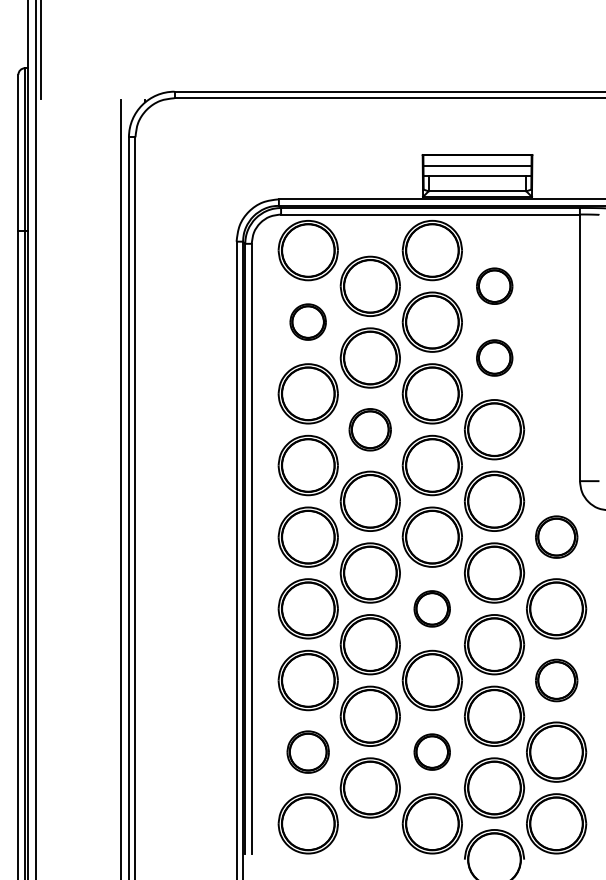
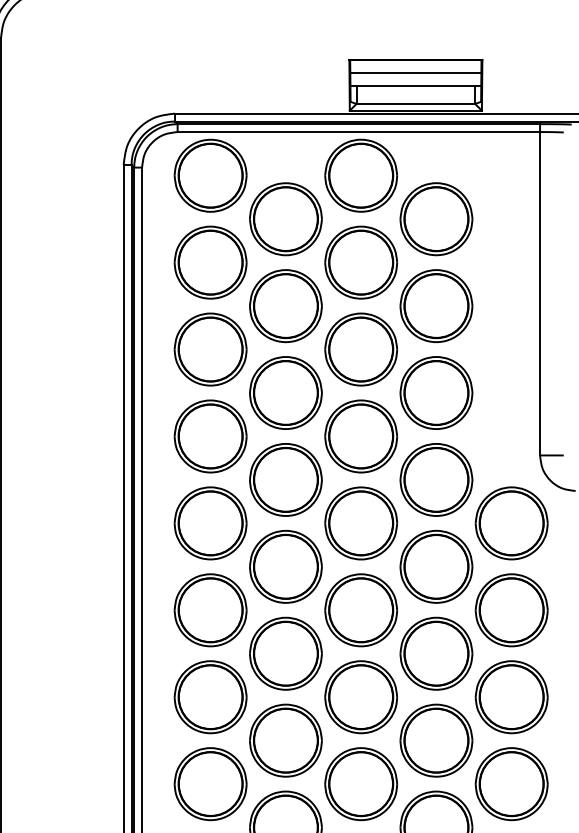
part: (494, 285) -> (436, 218), size x1.67
part: (307, 321) -> (209, 261), size x1.67
part: (494, 357) -> (436, 305), size x1.67
part: (369, 429) -> (284, 392), size x1.43
part: (556, 536) -> (511, 522), size x1.43
part: (431, 608) -> (360, 609), size x1.67
part: (556, 680) -> (511, 697), size x1.43
part: (307, 751) -> (209, 783), size x1.43
part: (431, 751) -> (360, 783), size x1.67

